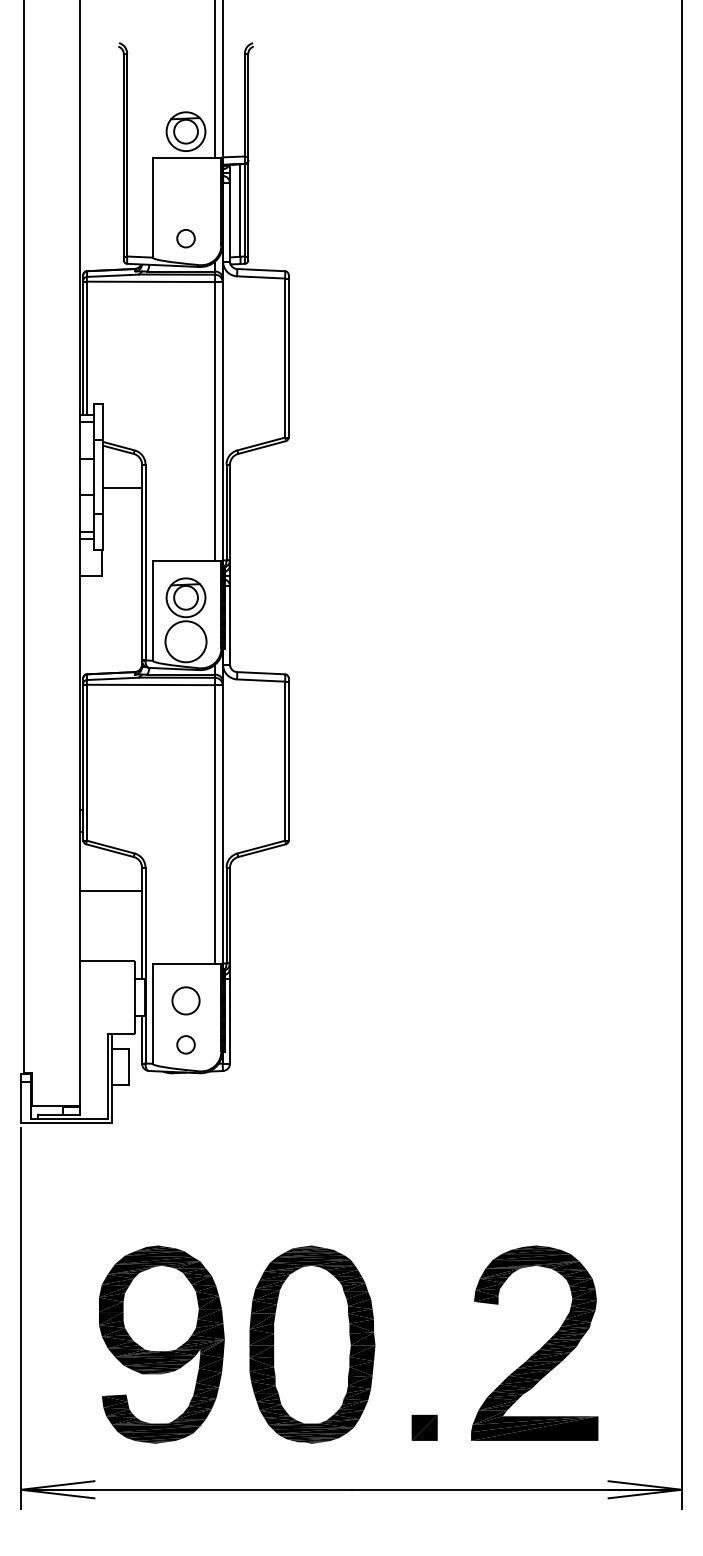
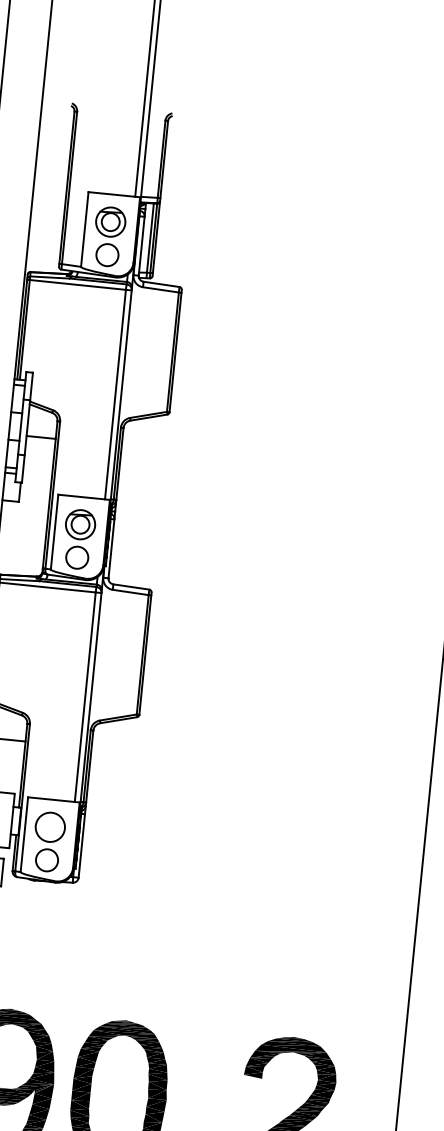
part: (185, 131) -> (110, 221), moved
circle: (185, 238) -> (107, 254), size x1.67
circle: (185, 641) -> (76, 557), size x0.71
circle: (185, 1000) -> (49, 826), size x1.43
circle: (185, 1044) -> (46, 860), size x1.67

